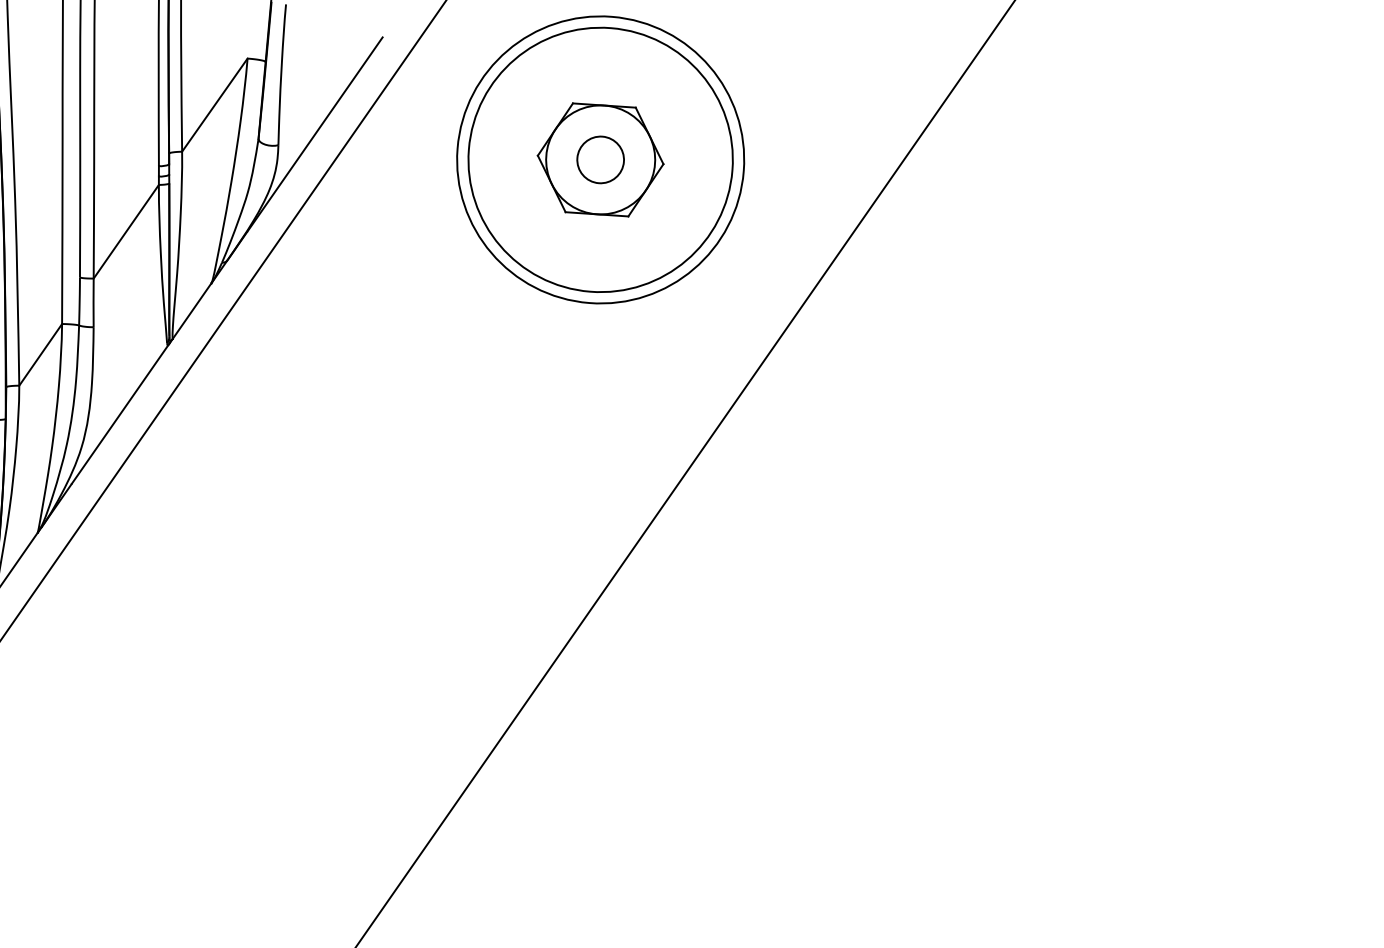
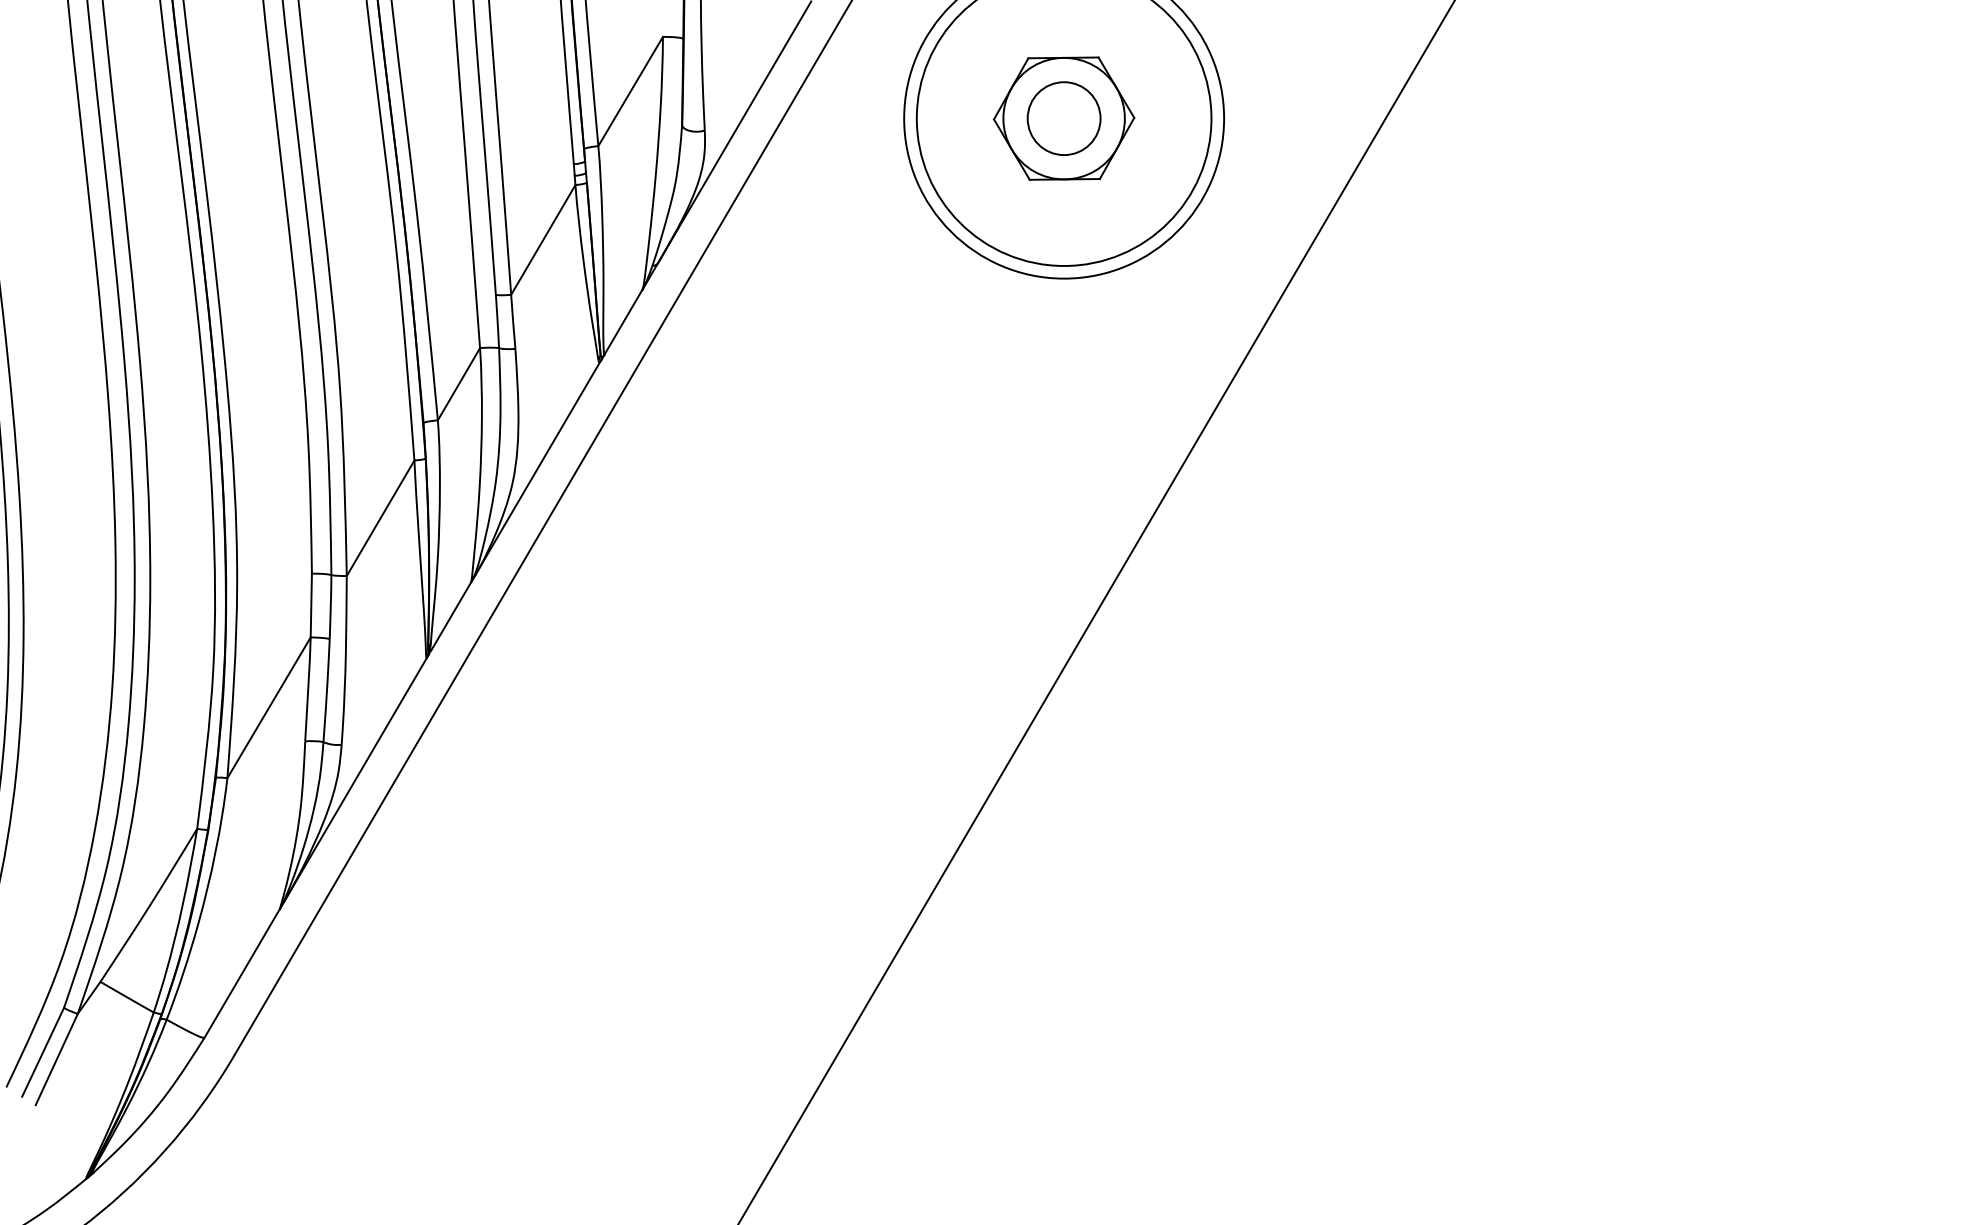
circle: (601, 159) -> (1064, 118), size x1.4

